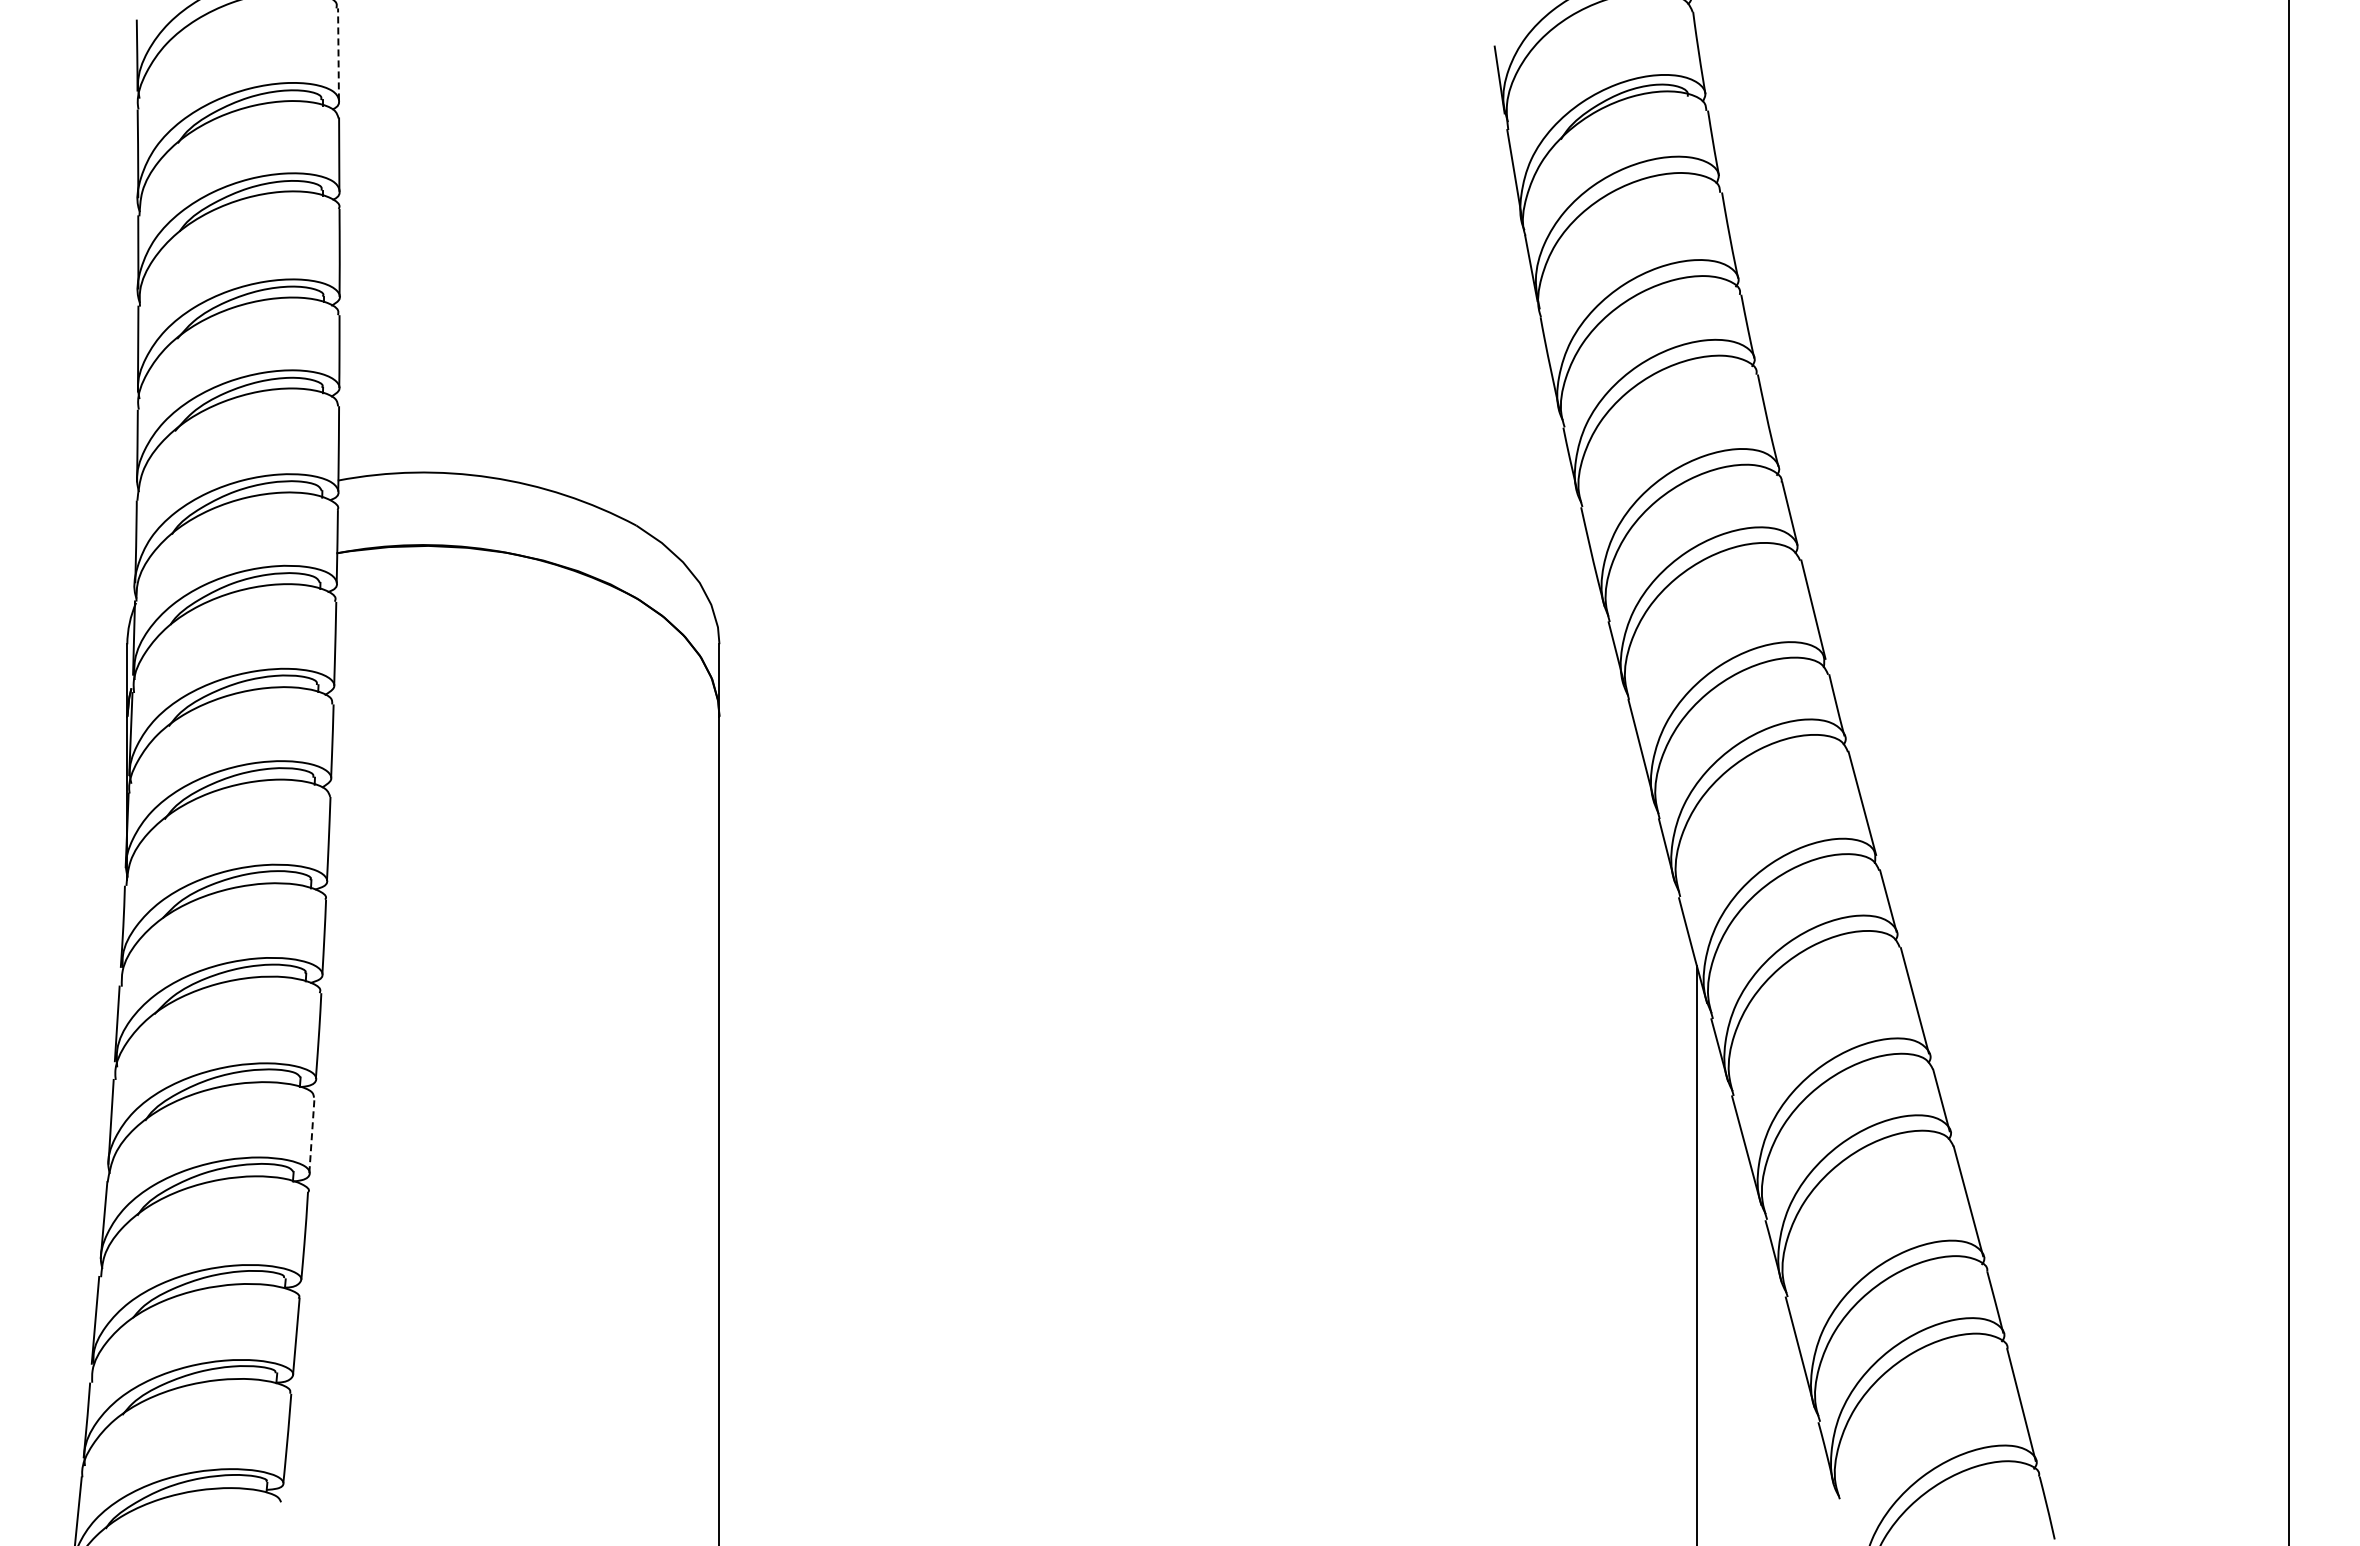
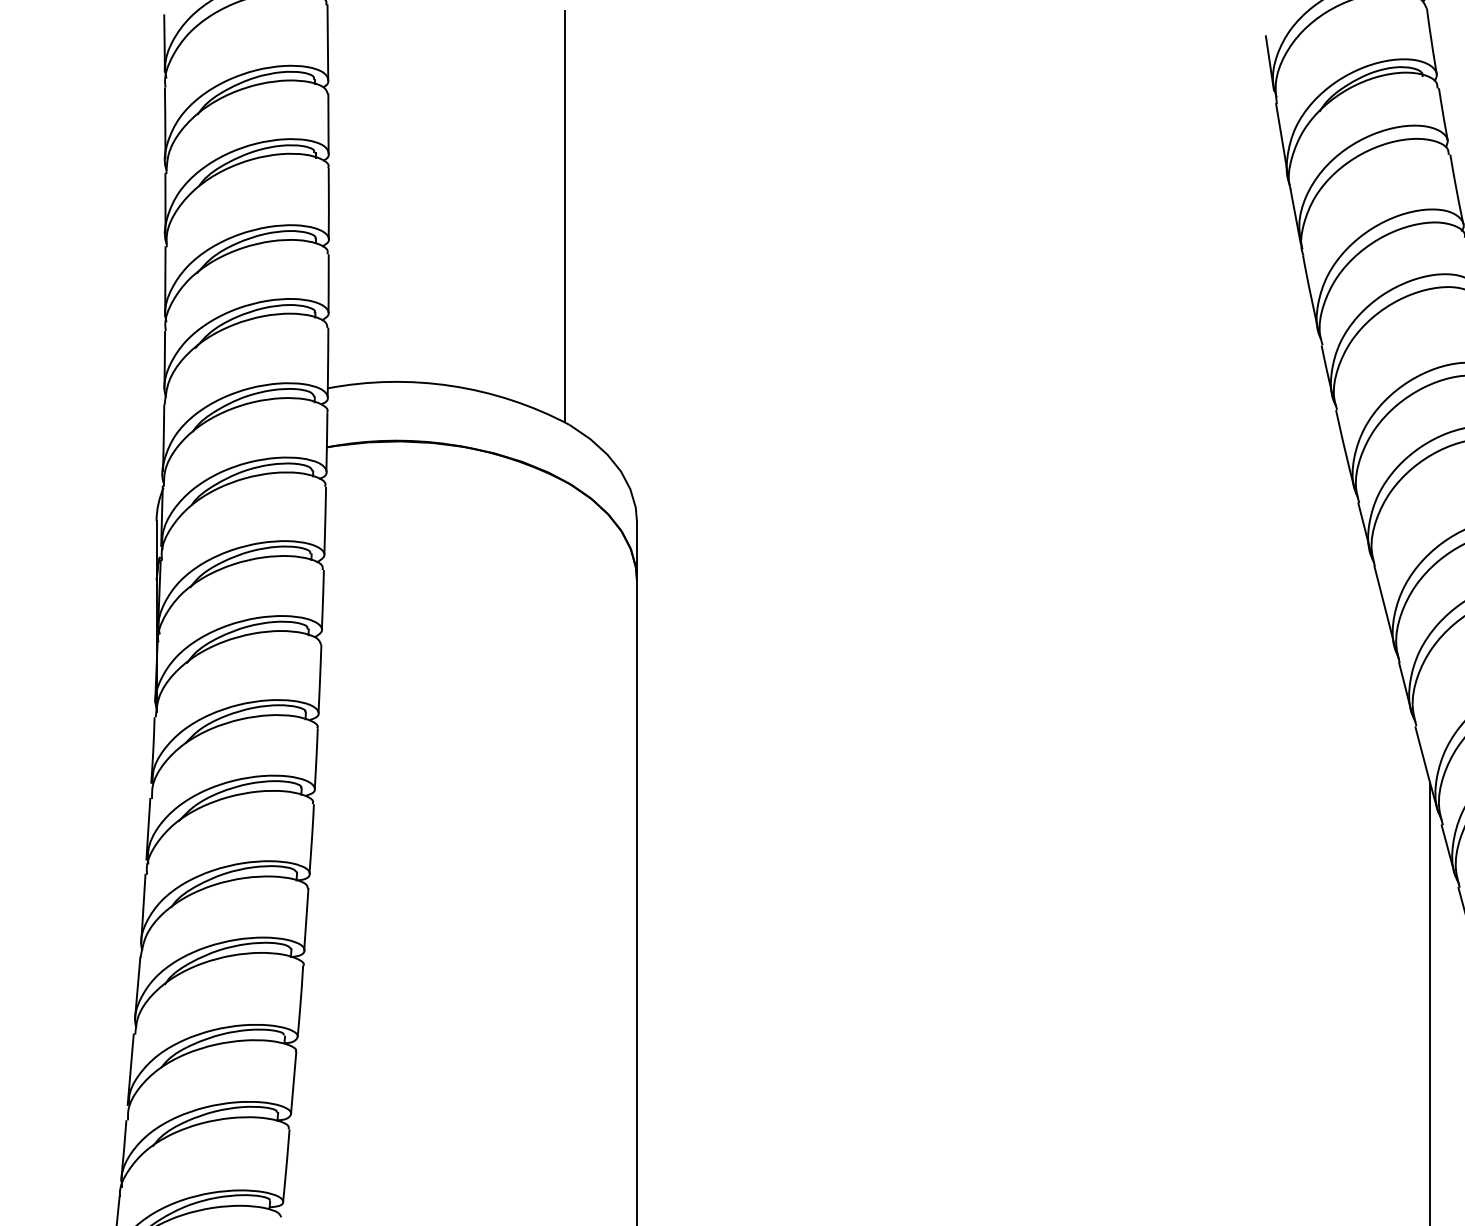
line: (338, 53) -> (327, 41), dashed -> solid
line: (630, 268) -> (564, 216), added
line: (311, 1135) -> (305, 919), dashed -> solid

